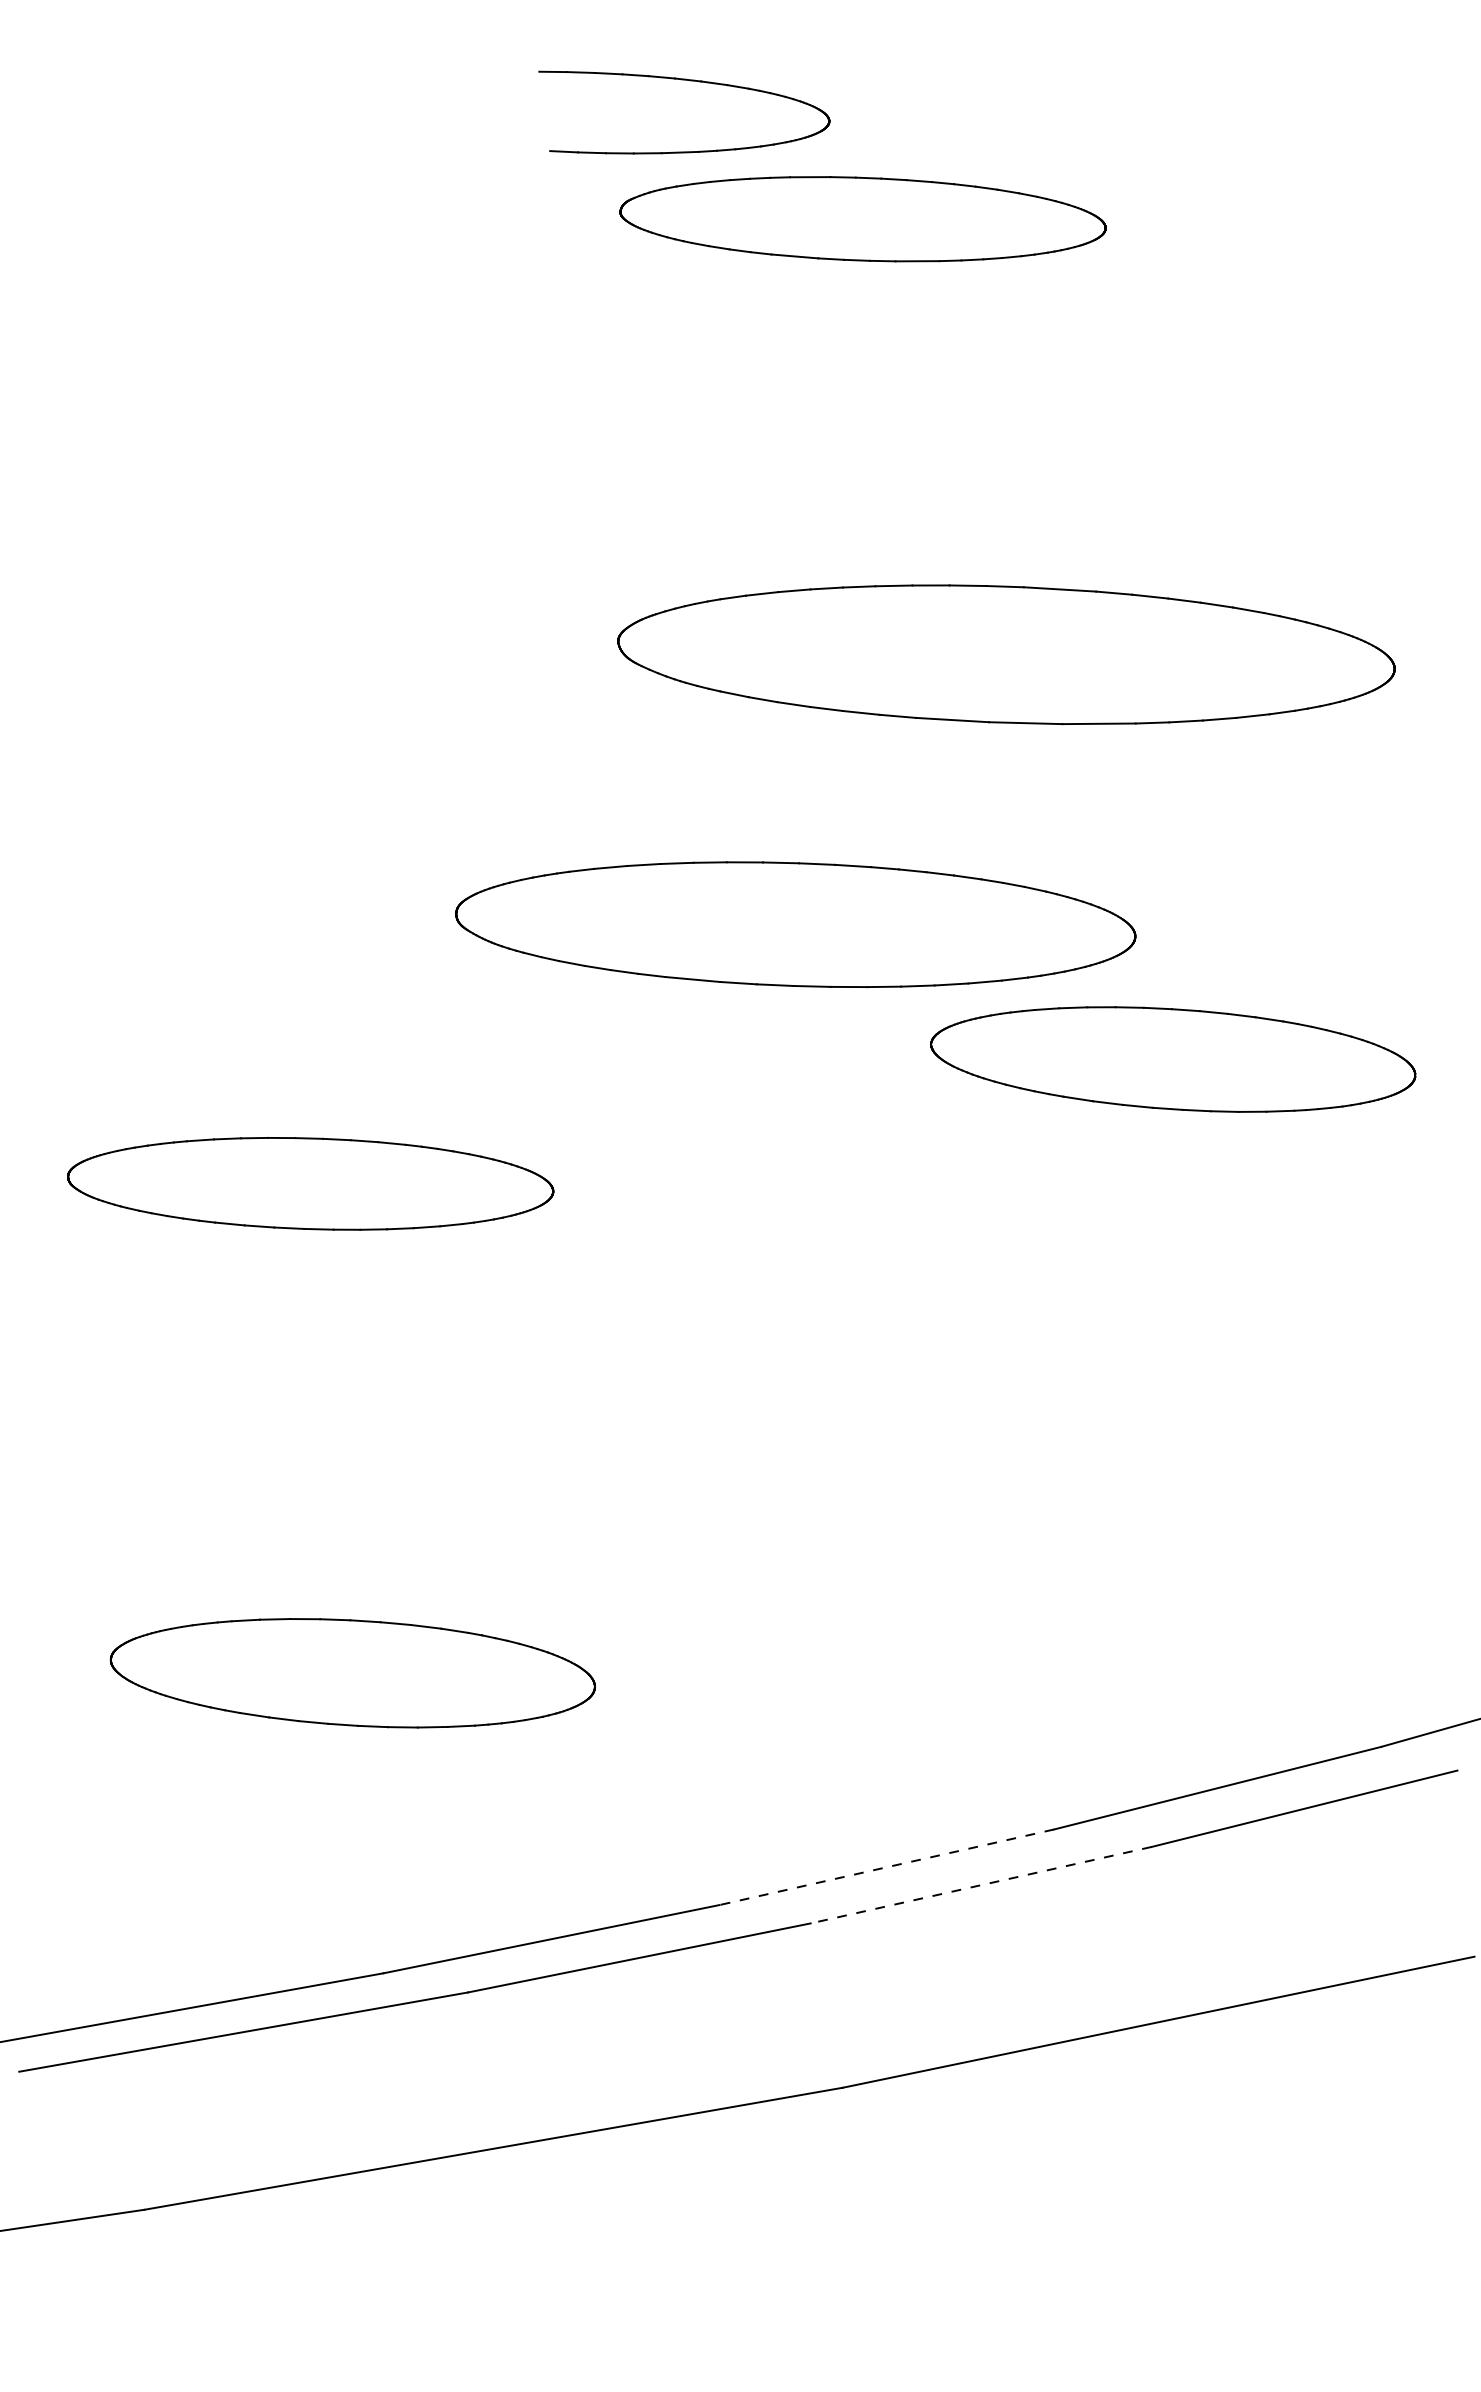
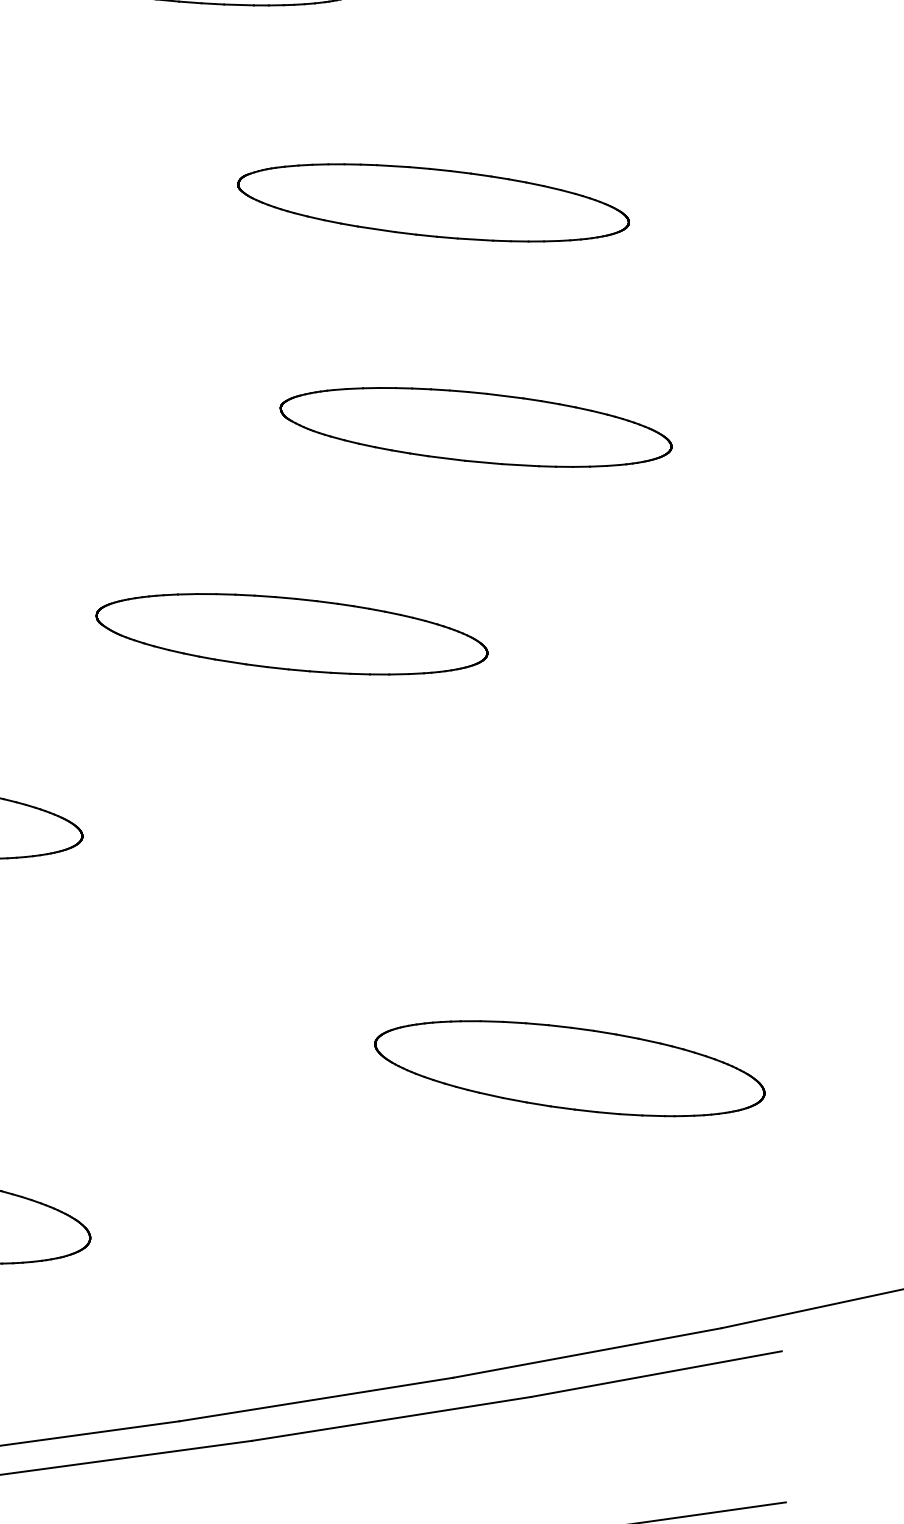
part: (862, 219) -> (433, 203), moved
part: (1006, 654) -> (476, 427), size x0.62
part: (795, 924) -> (291, 633), size x0.71
part: (1173, 1059) -> (570, 1068), moved
line: (886, 1867) -> (316, 1399), dashed -> solid
line: (981, 1885) -> (391, 1419), dashed -> solid

